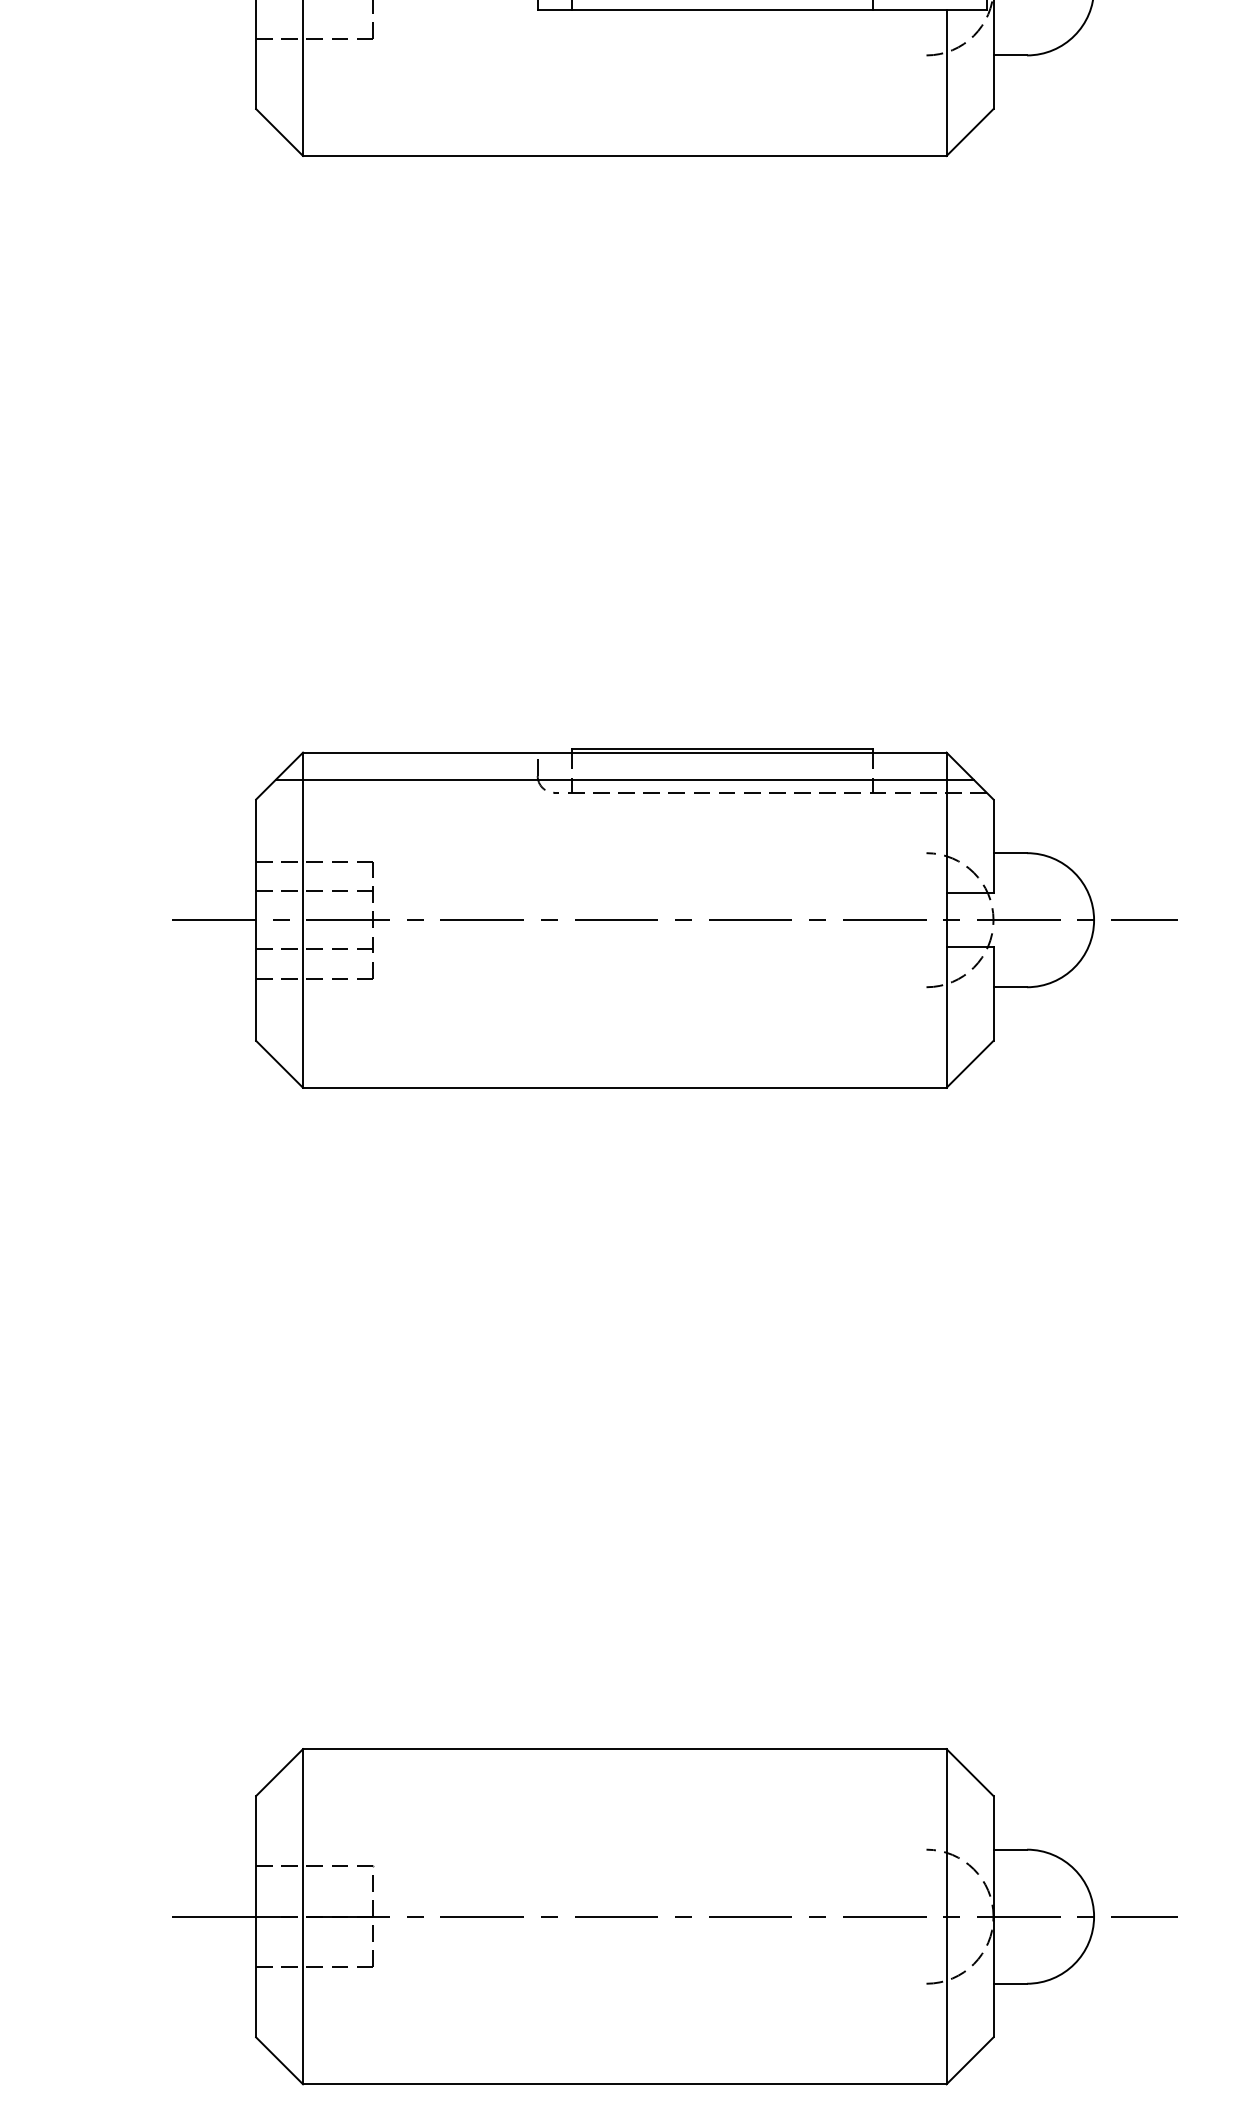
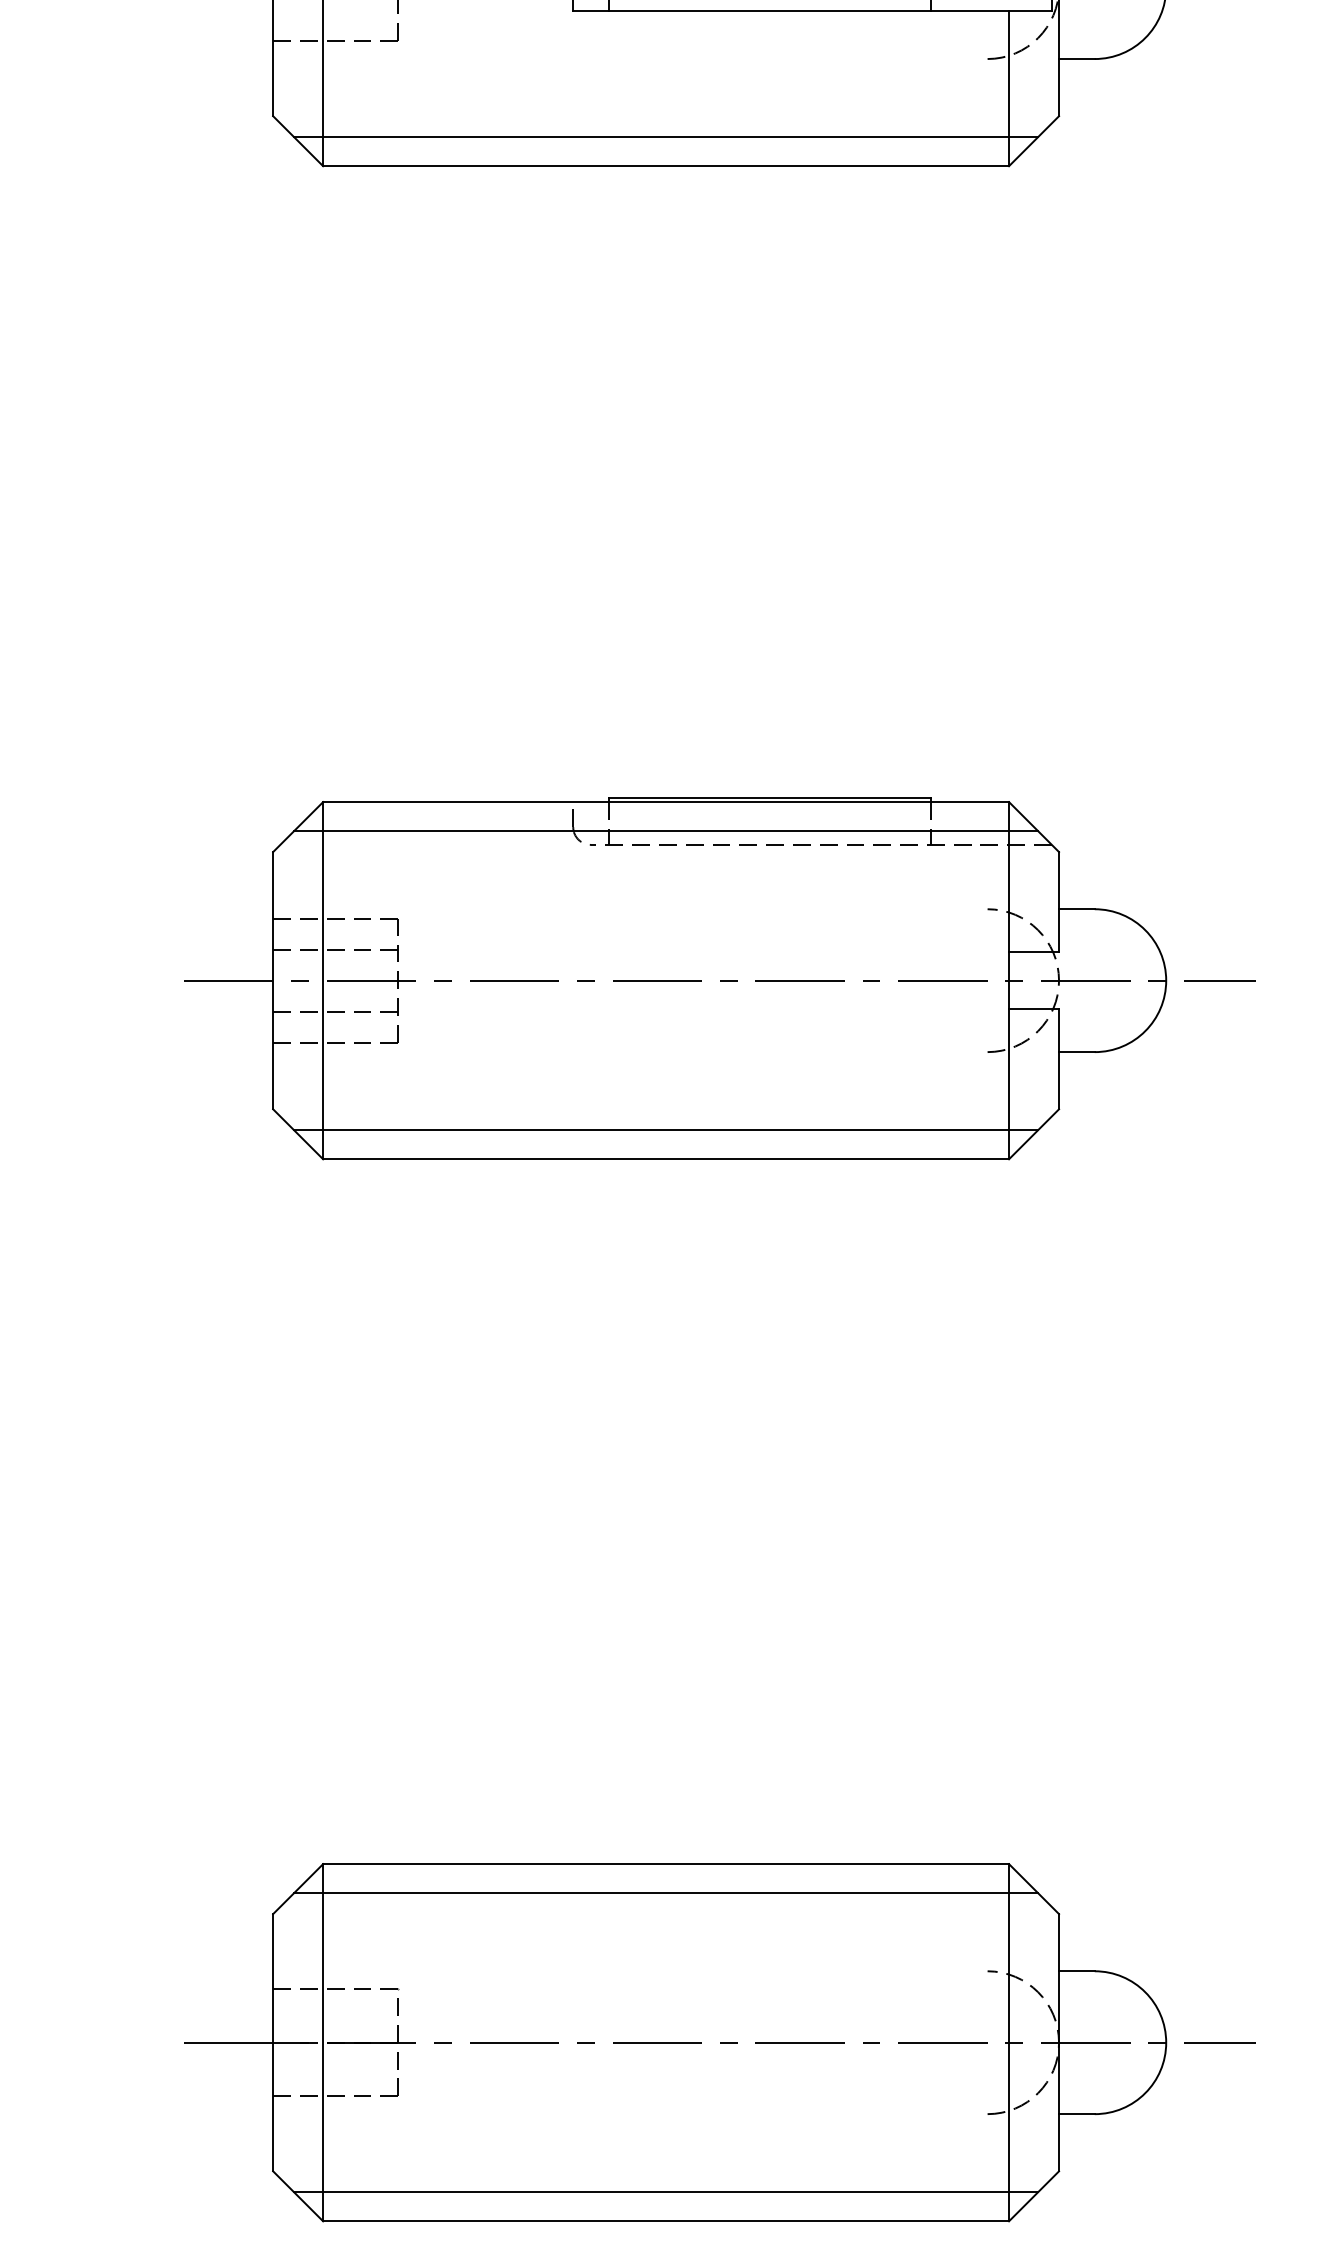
line: (624, 129) -> (665, 137), added
line: (624, 1060) -> (665, 1130), added
line: (624, 1776) -> (665, 1893), added
line: (624, 2057) -> (665, 2192), added

